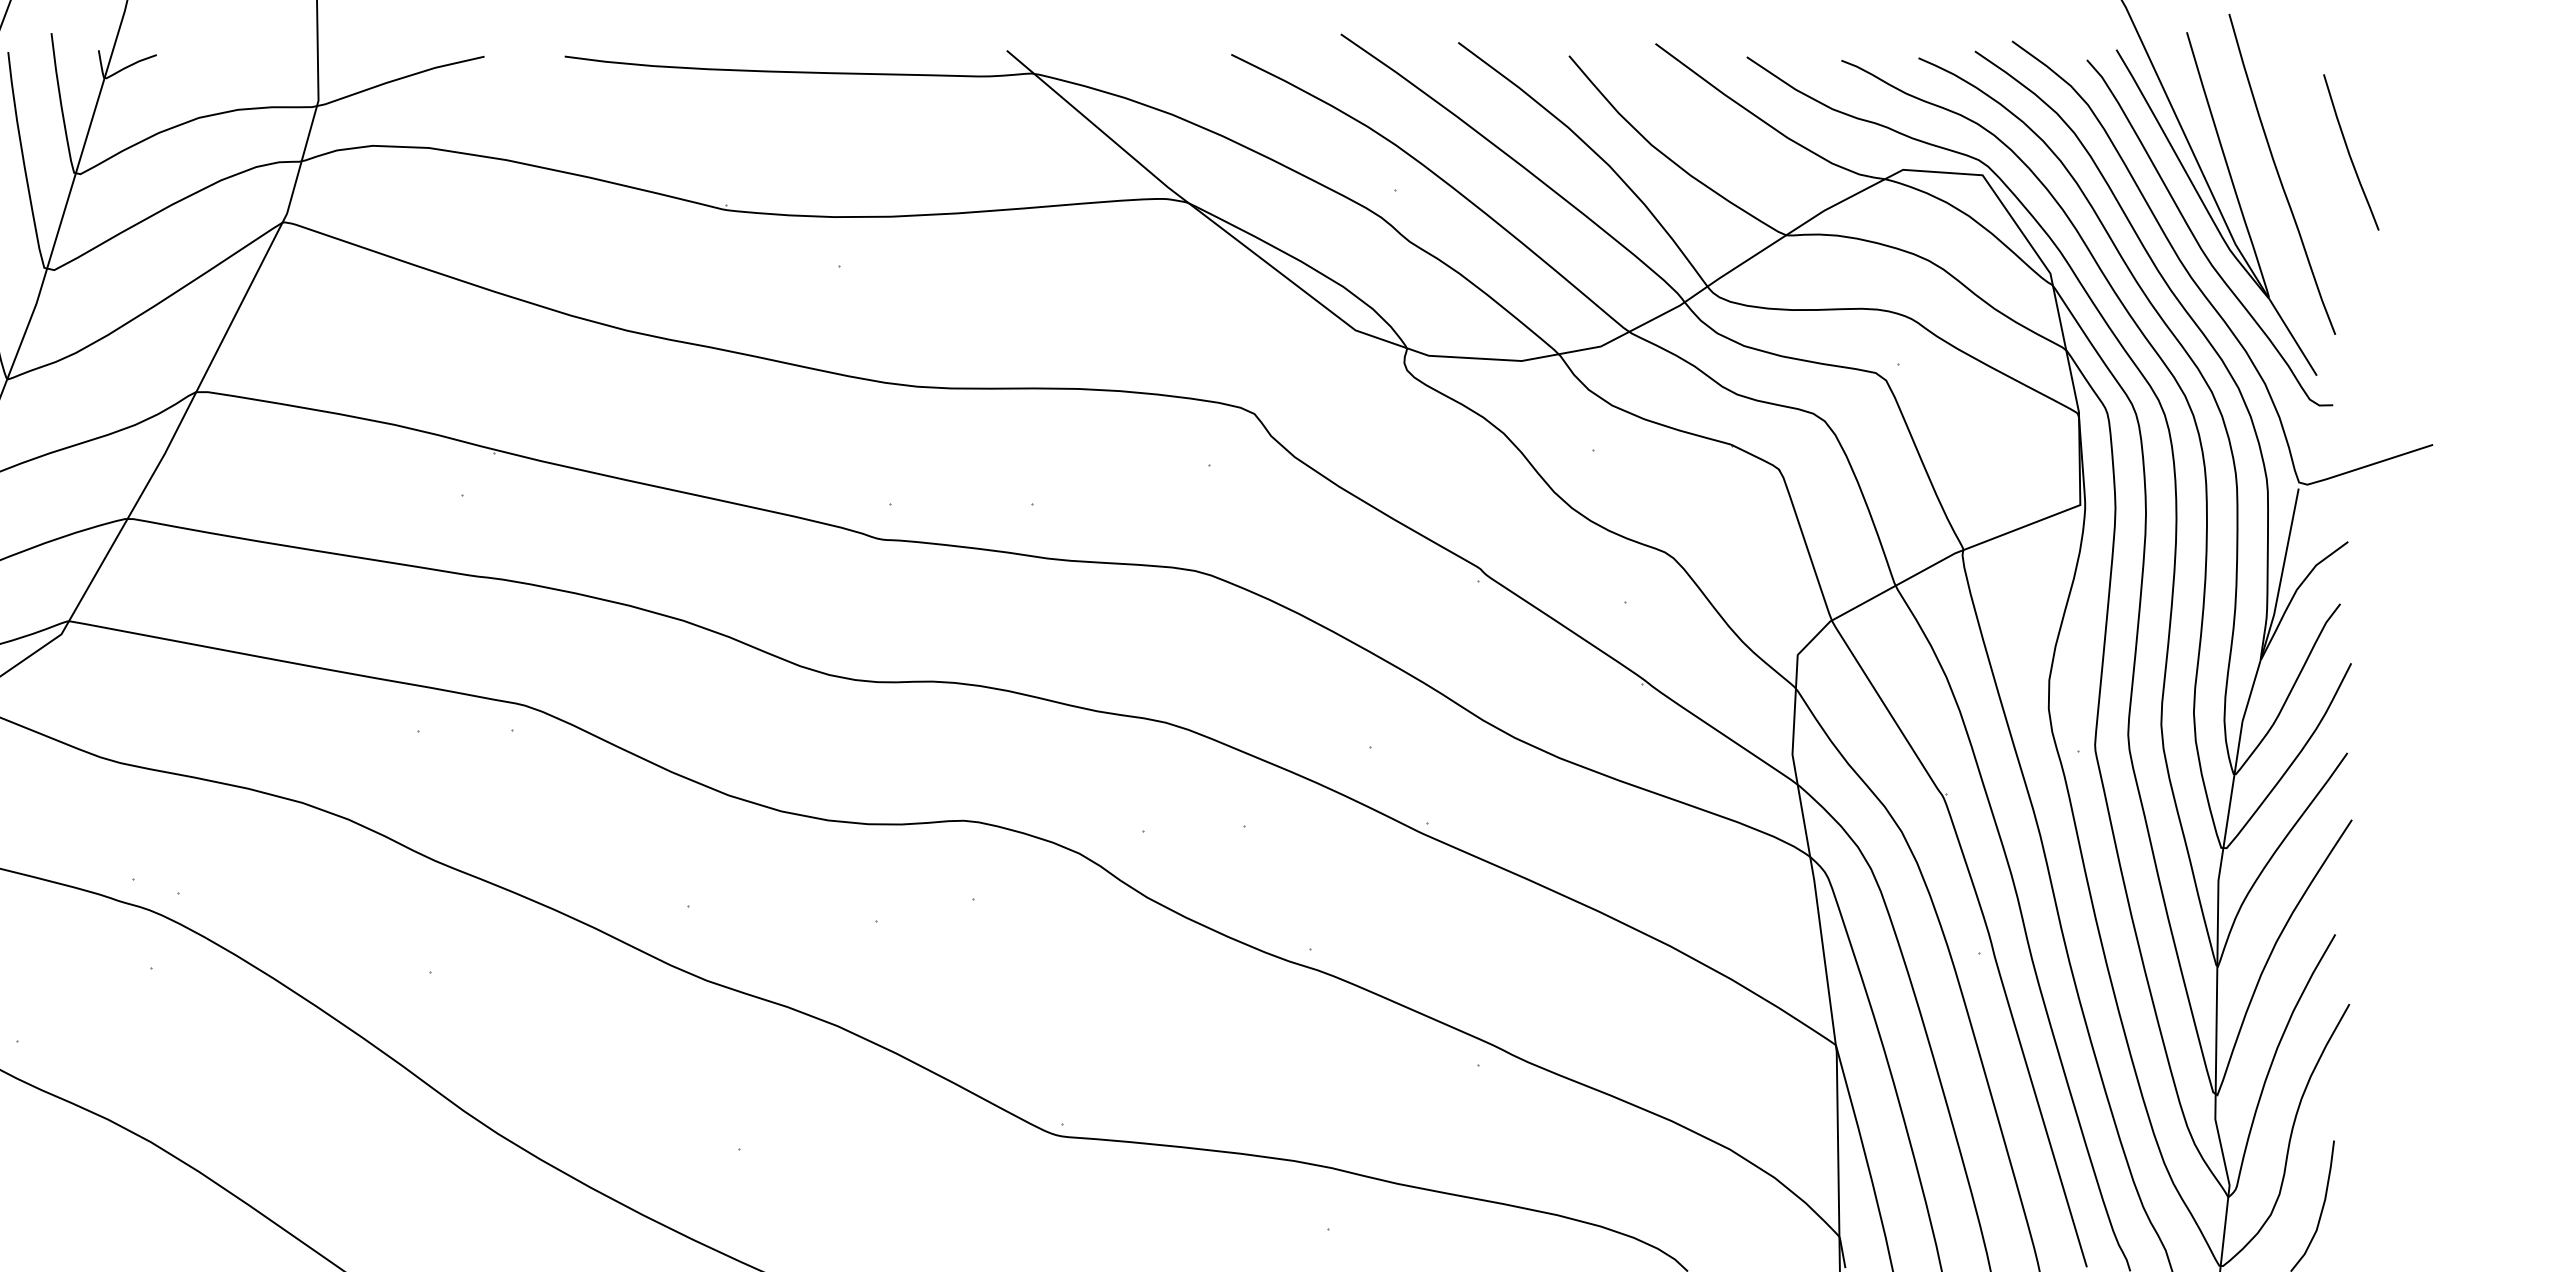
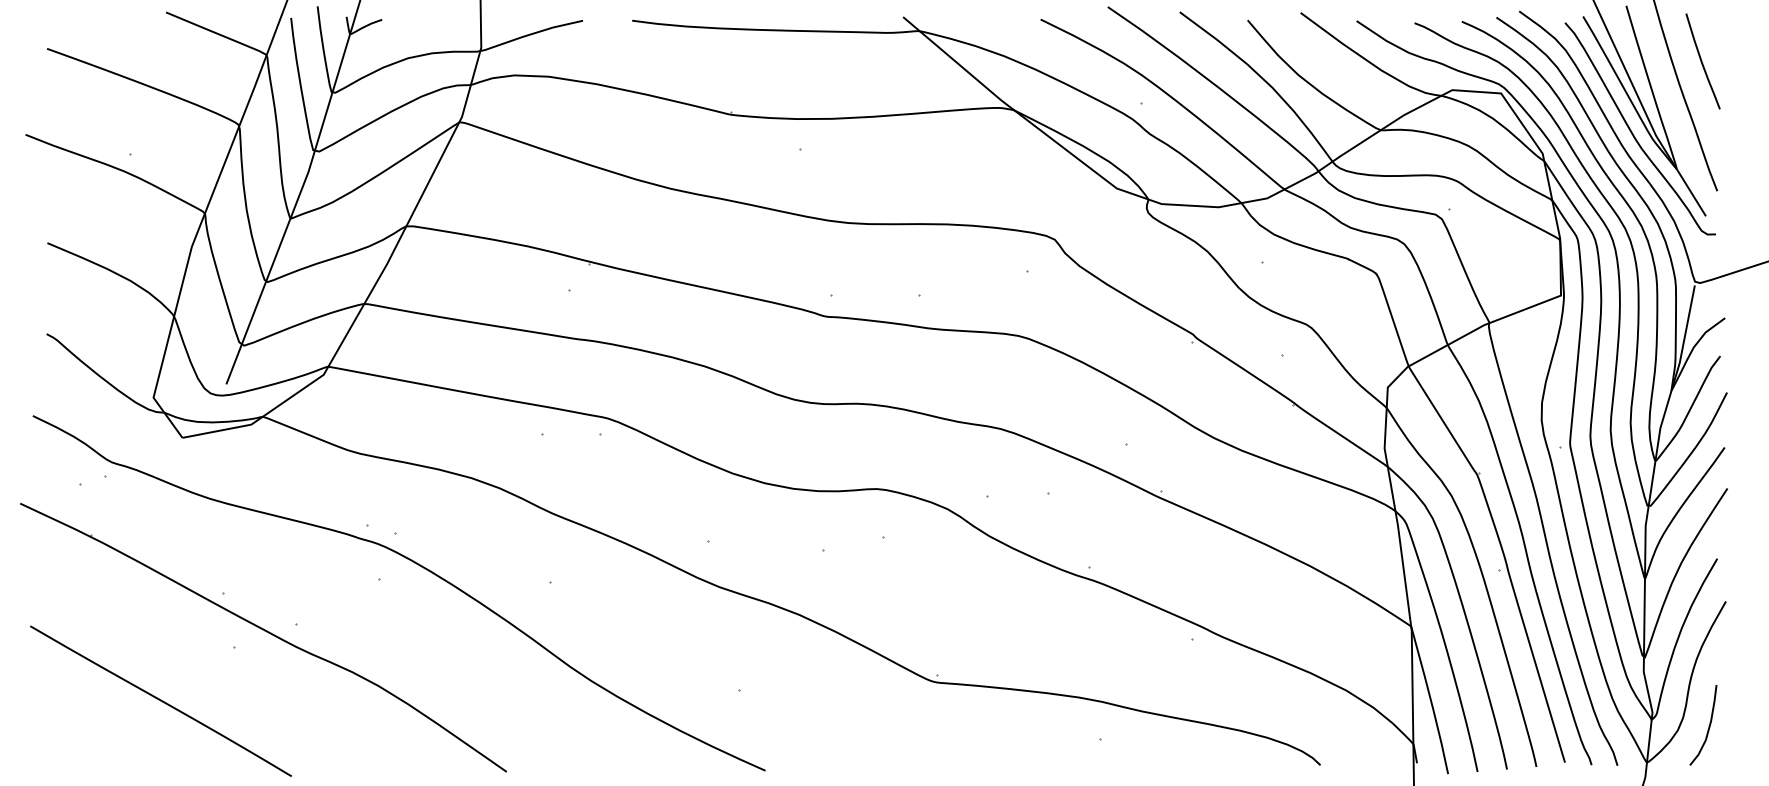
curve: (2350, 152) -> (1702, 61), moved

